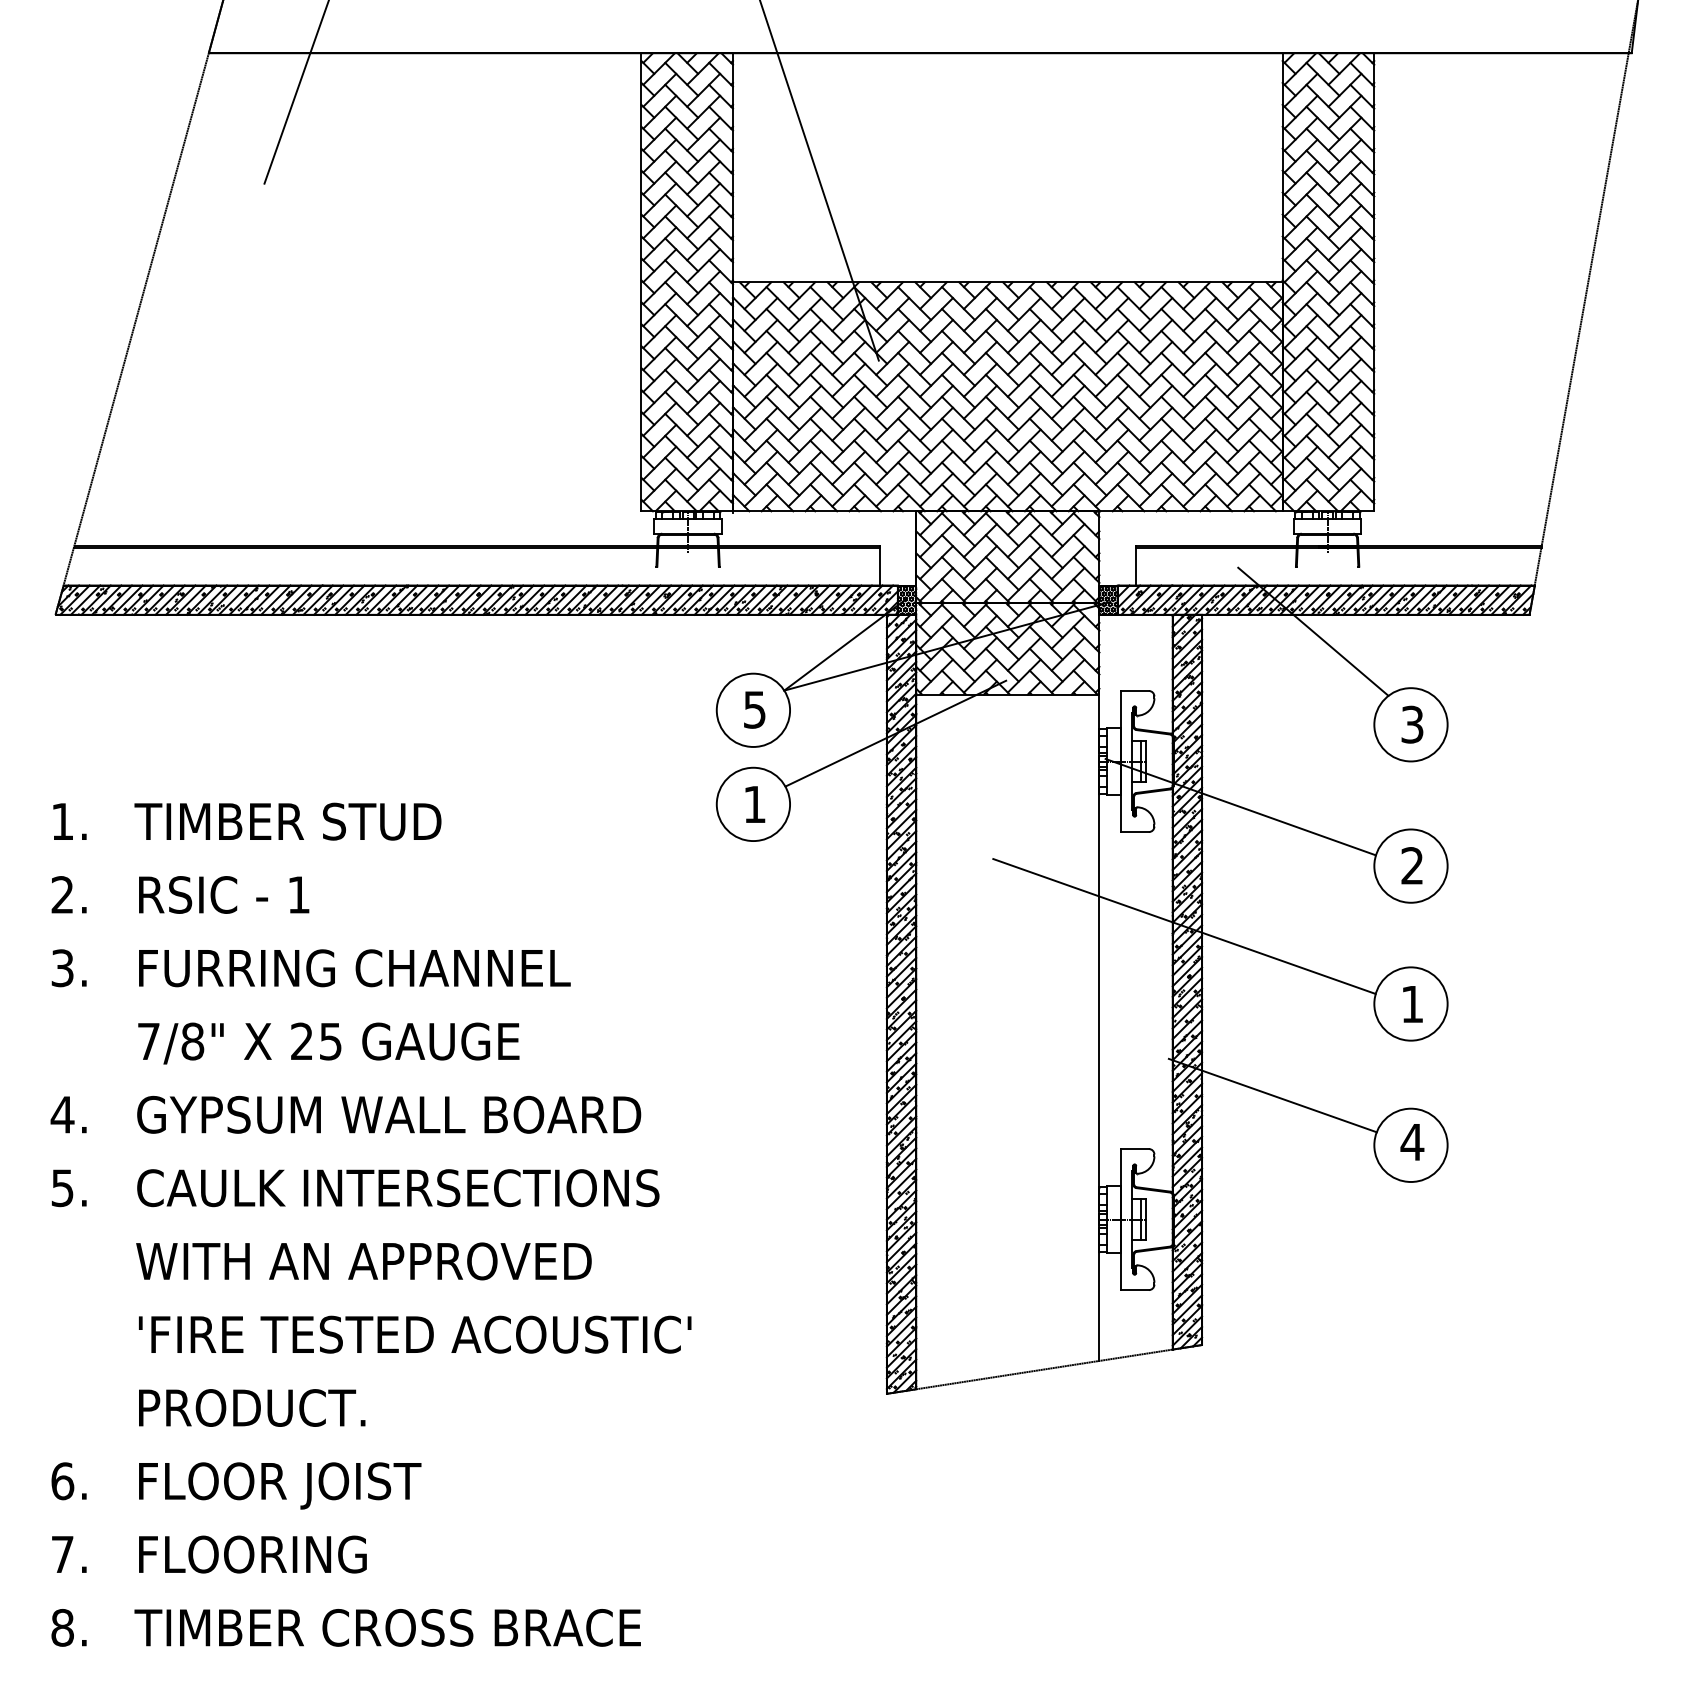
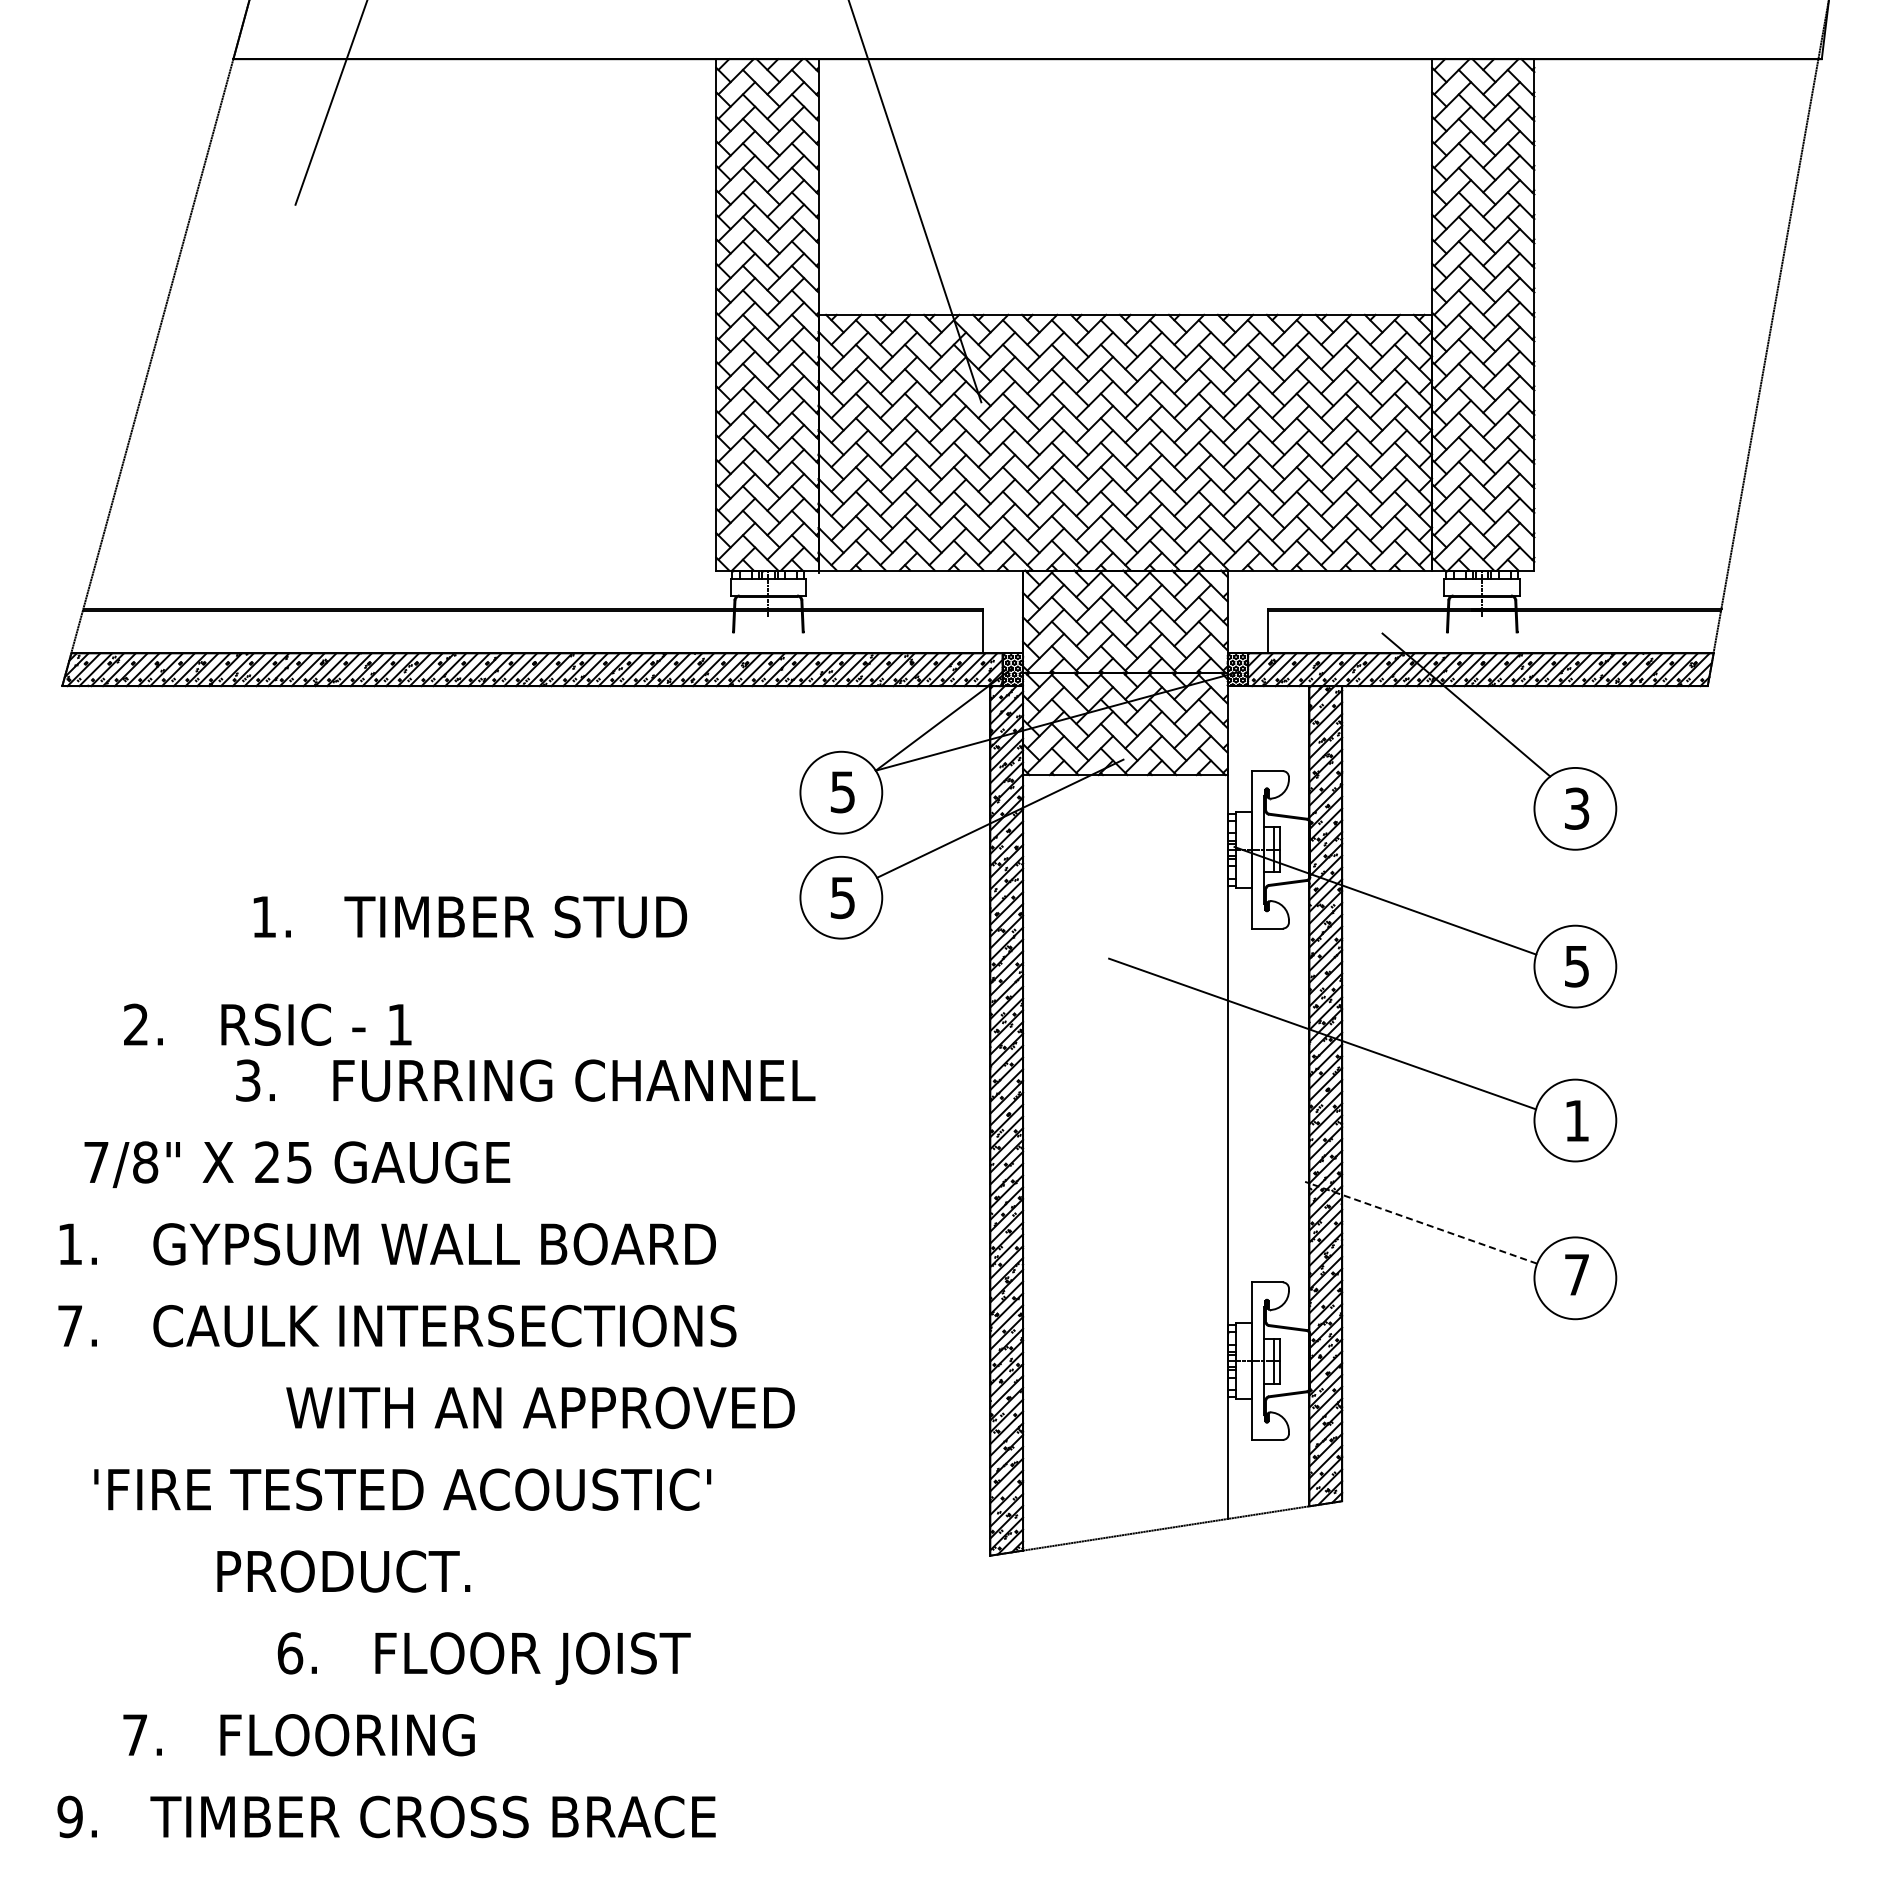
text: (754, 805) -> (842, 898), 1 -> 5
text: (247, 821) -> (470, 916), moved
text: (1411, 866) -> (1576, 966), 2 -> 5
text: (180, 894) -> (267, 1024), moved
text: (311, 968) -> (525, 1080), moved
text: (328, 1043) -> (297, 1164), moved
line: (1272, 1095) -> (1420, 1222), solid -> dashed
text: (62, 1114) -> (69, 1243), 4. -> 1.
text: (1411, 1141) -> (1576, 1274), 4 -> 7
text: (62, 1188) -> (70, 1326), 5. -> 7.
text: (363, 1261) -> (540, 1407), moved
text: (414, 1334) -> (402, 1489), moved
text: (251, 1407) -> (343, 1571), moved
text: (235, 1485) -> (483, 1658), moved
text: (208, 1554) -> (298, 1735), moved
text: (62, 1628) -> (69, 1817), 8. -> 9.

